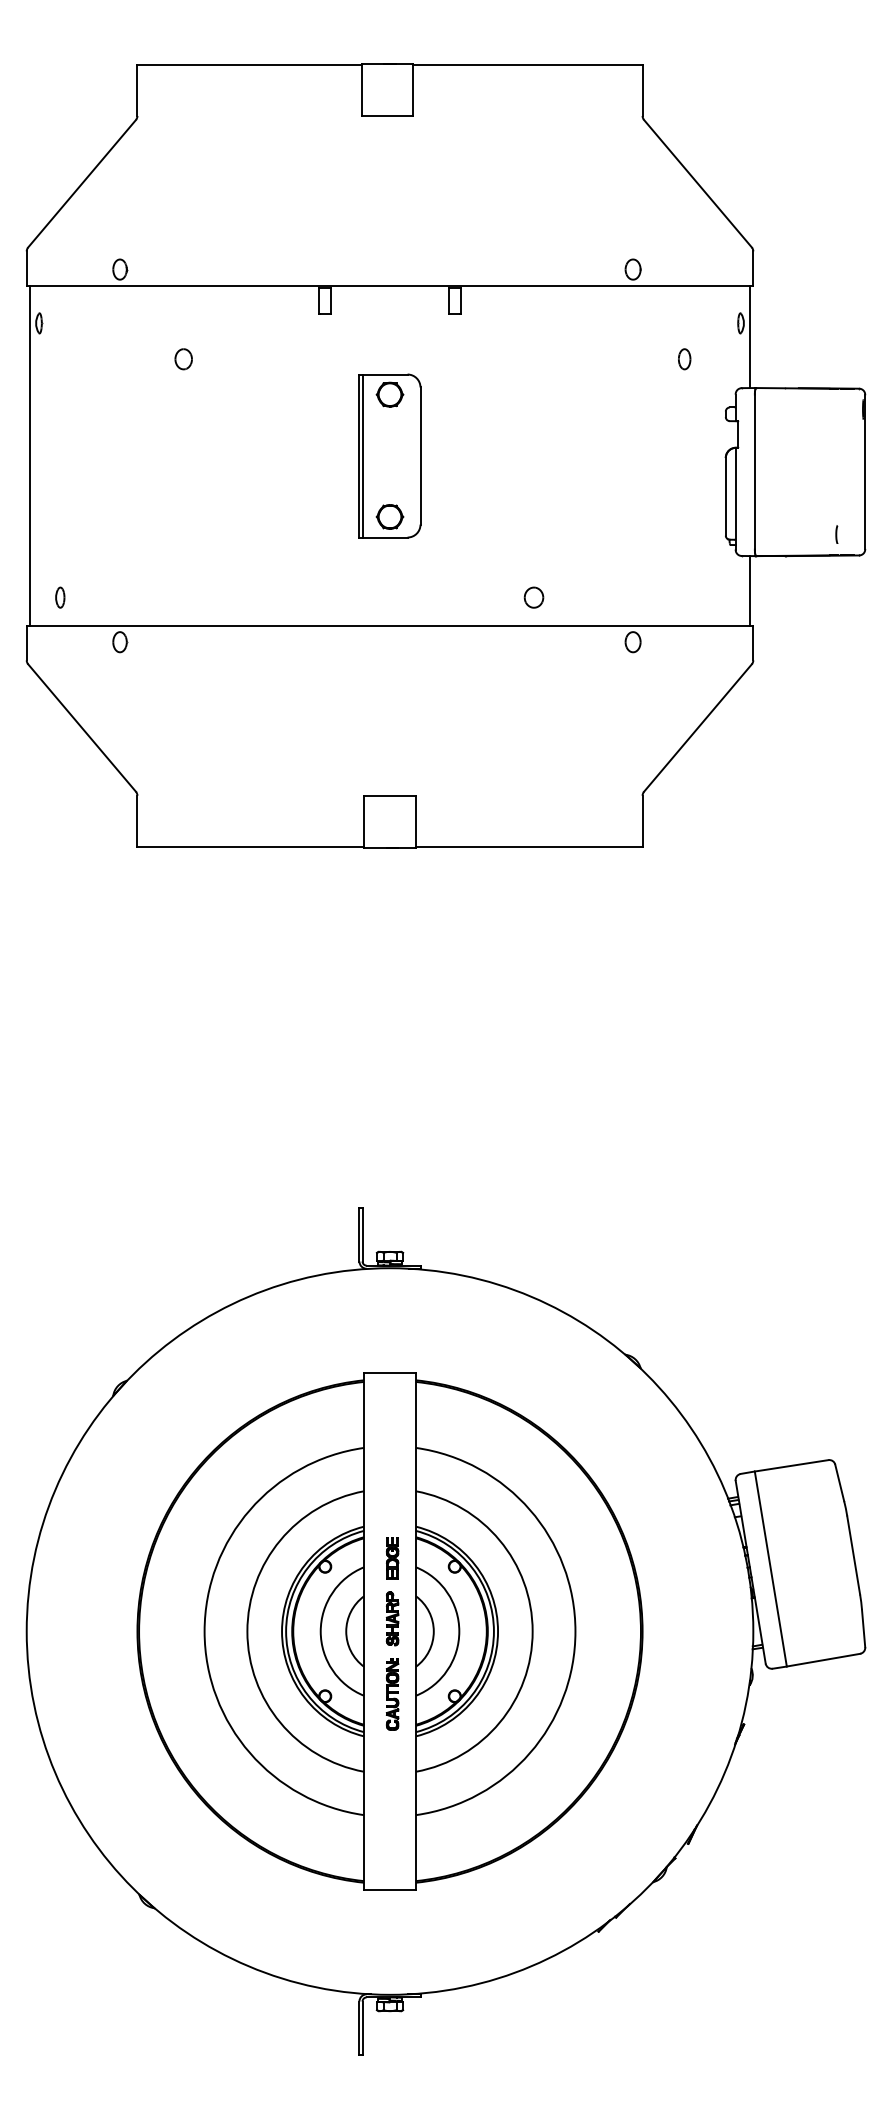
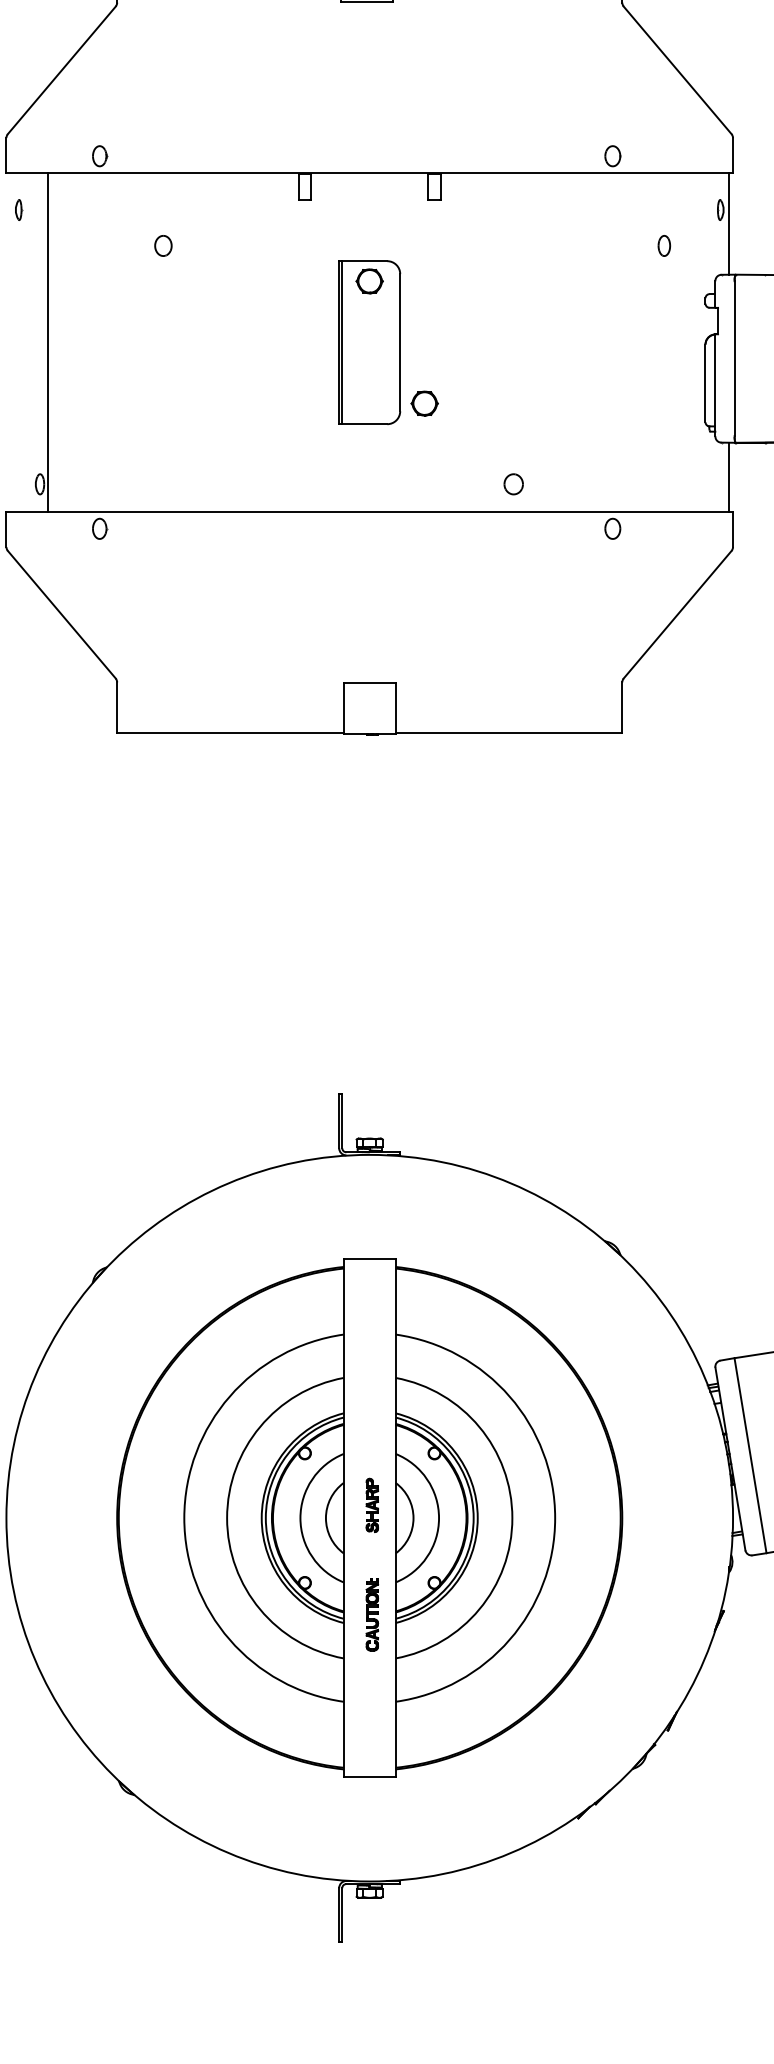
line: (30, 455) -> (48, 342), moved
part: (389, 516) -> (424, 403), moved
part: (392, 1558) -> (372, 1445), removed
part: (392, 1694) -> (372, 1615), moved

